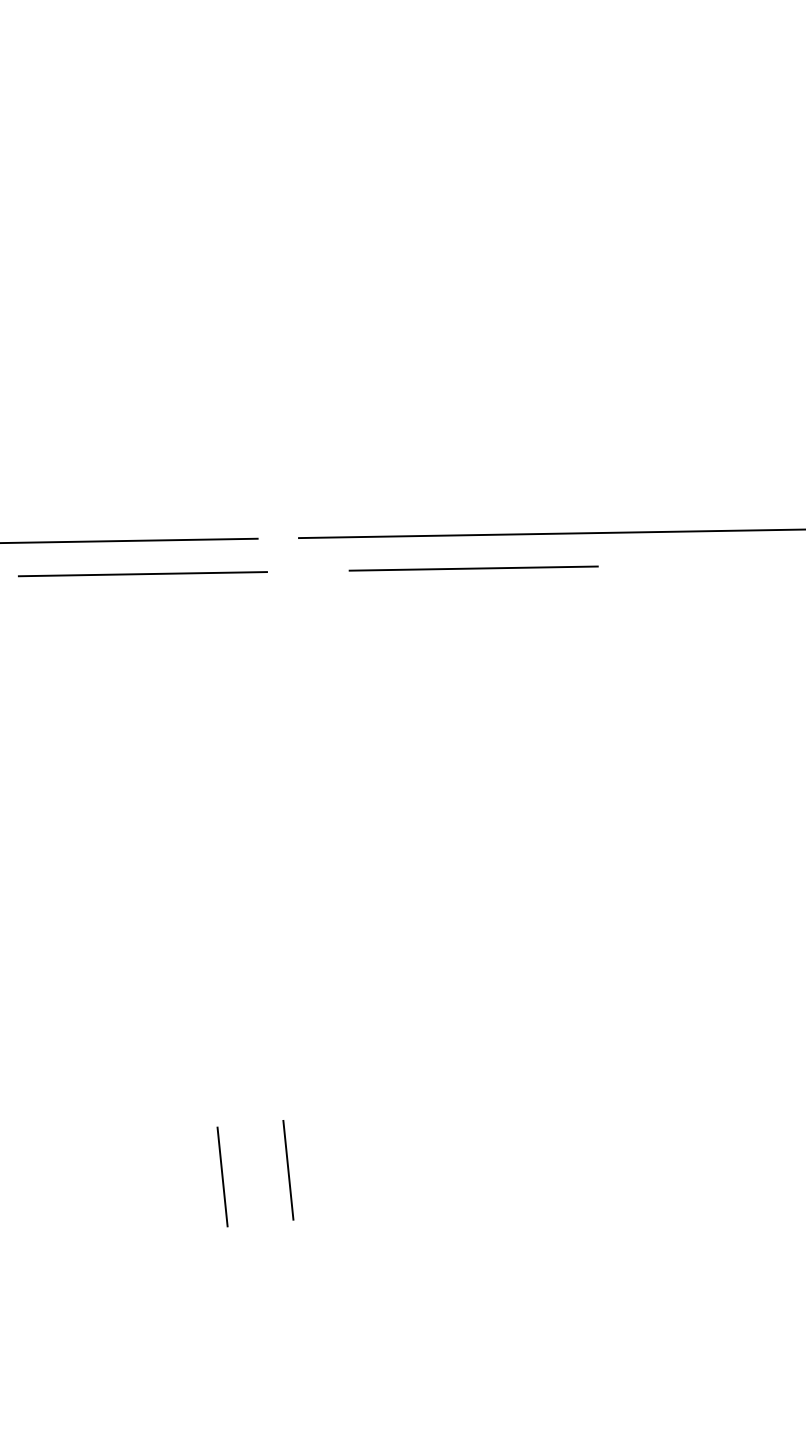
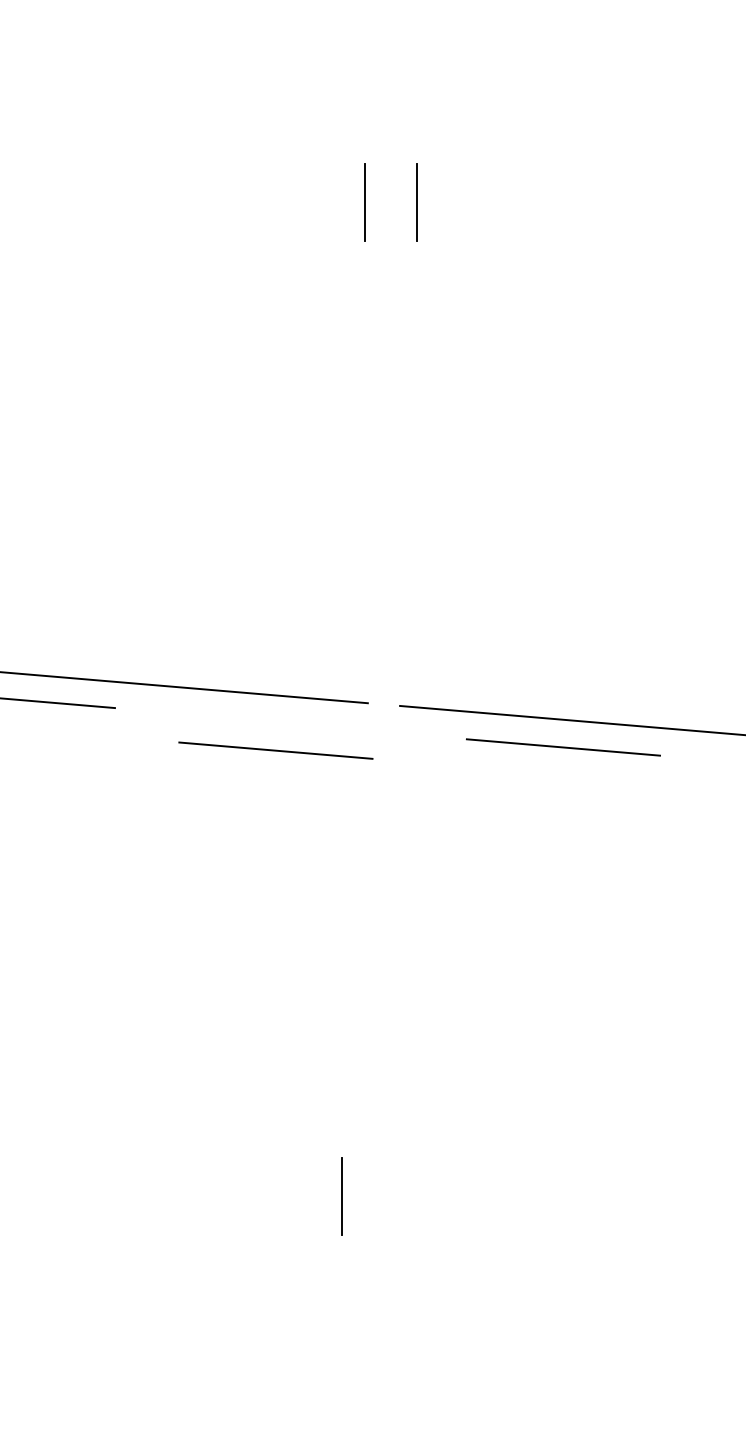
line: (473, 568) -> (563, 747), moved
line: (142, 573) -> (275, 750), moved
line: (222, 1177) -> (290, 1196), removed

